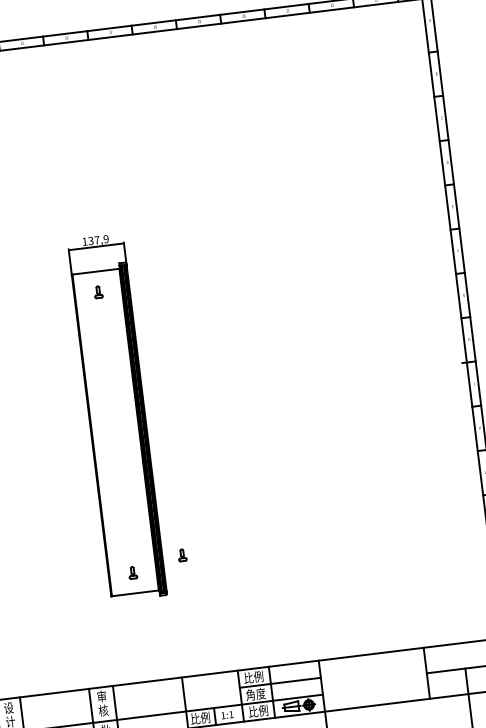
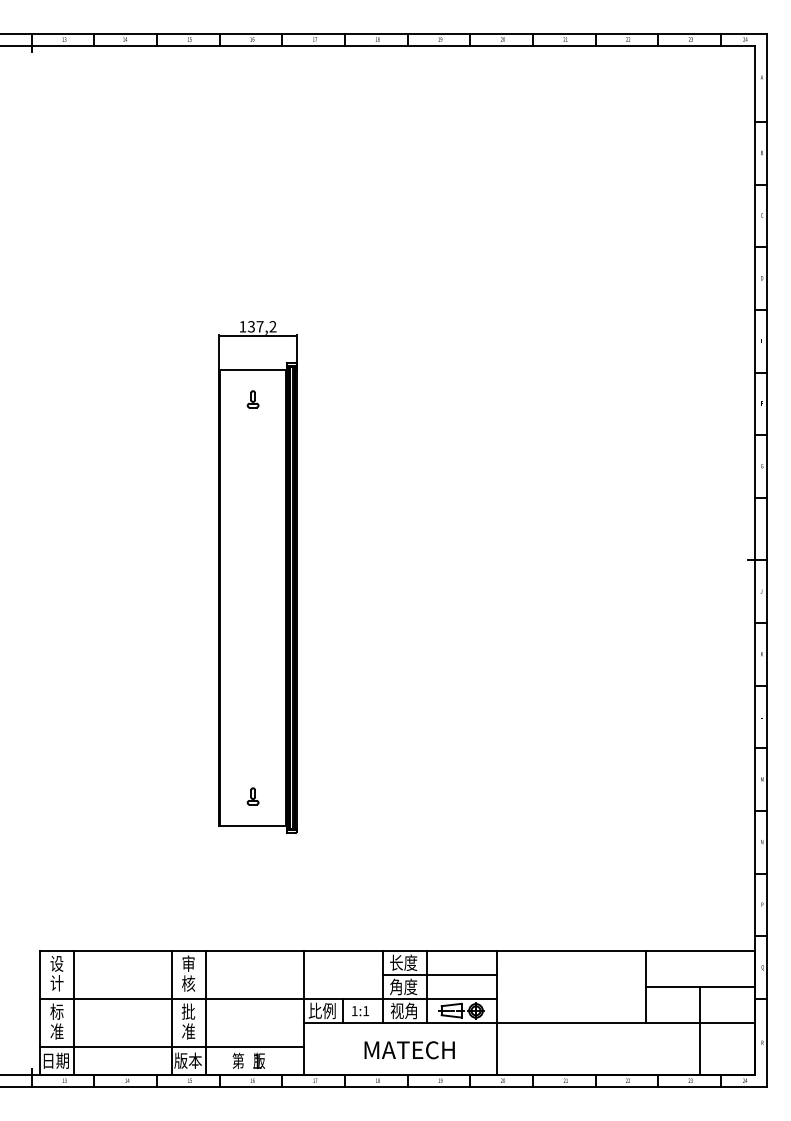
text: (105, 238) -> (272, 326), 137,9 -> 137,2
part: (181, 555) -> (324, 780), removed
text: (253, 677) -> (403, 962), 比例 -> 长度
text: (257, 711) -> (403, 1010), 比例 -> 视角

